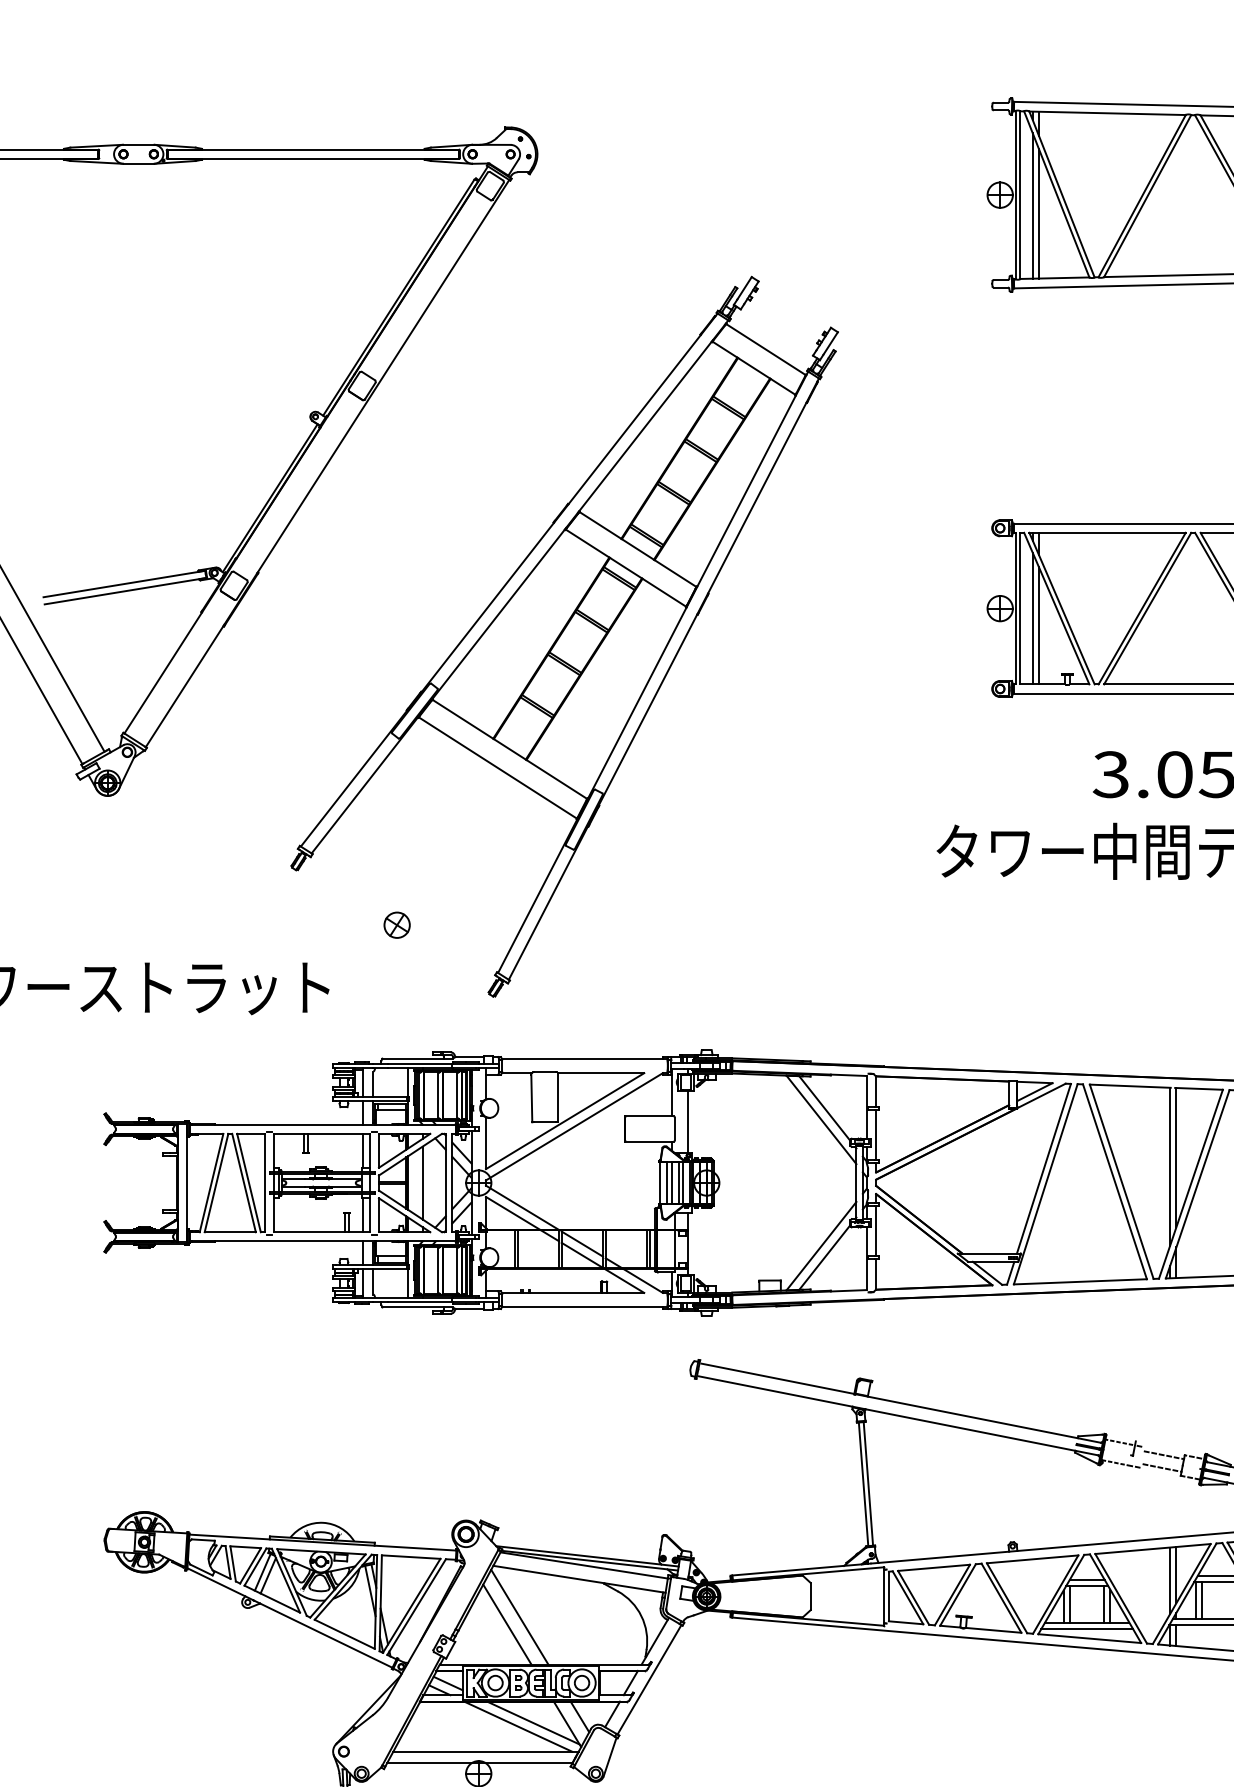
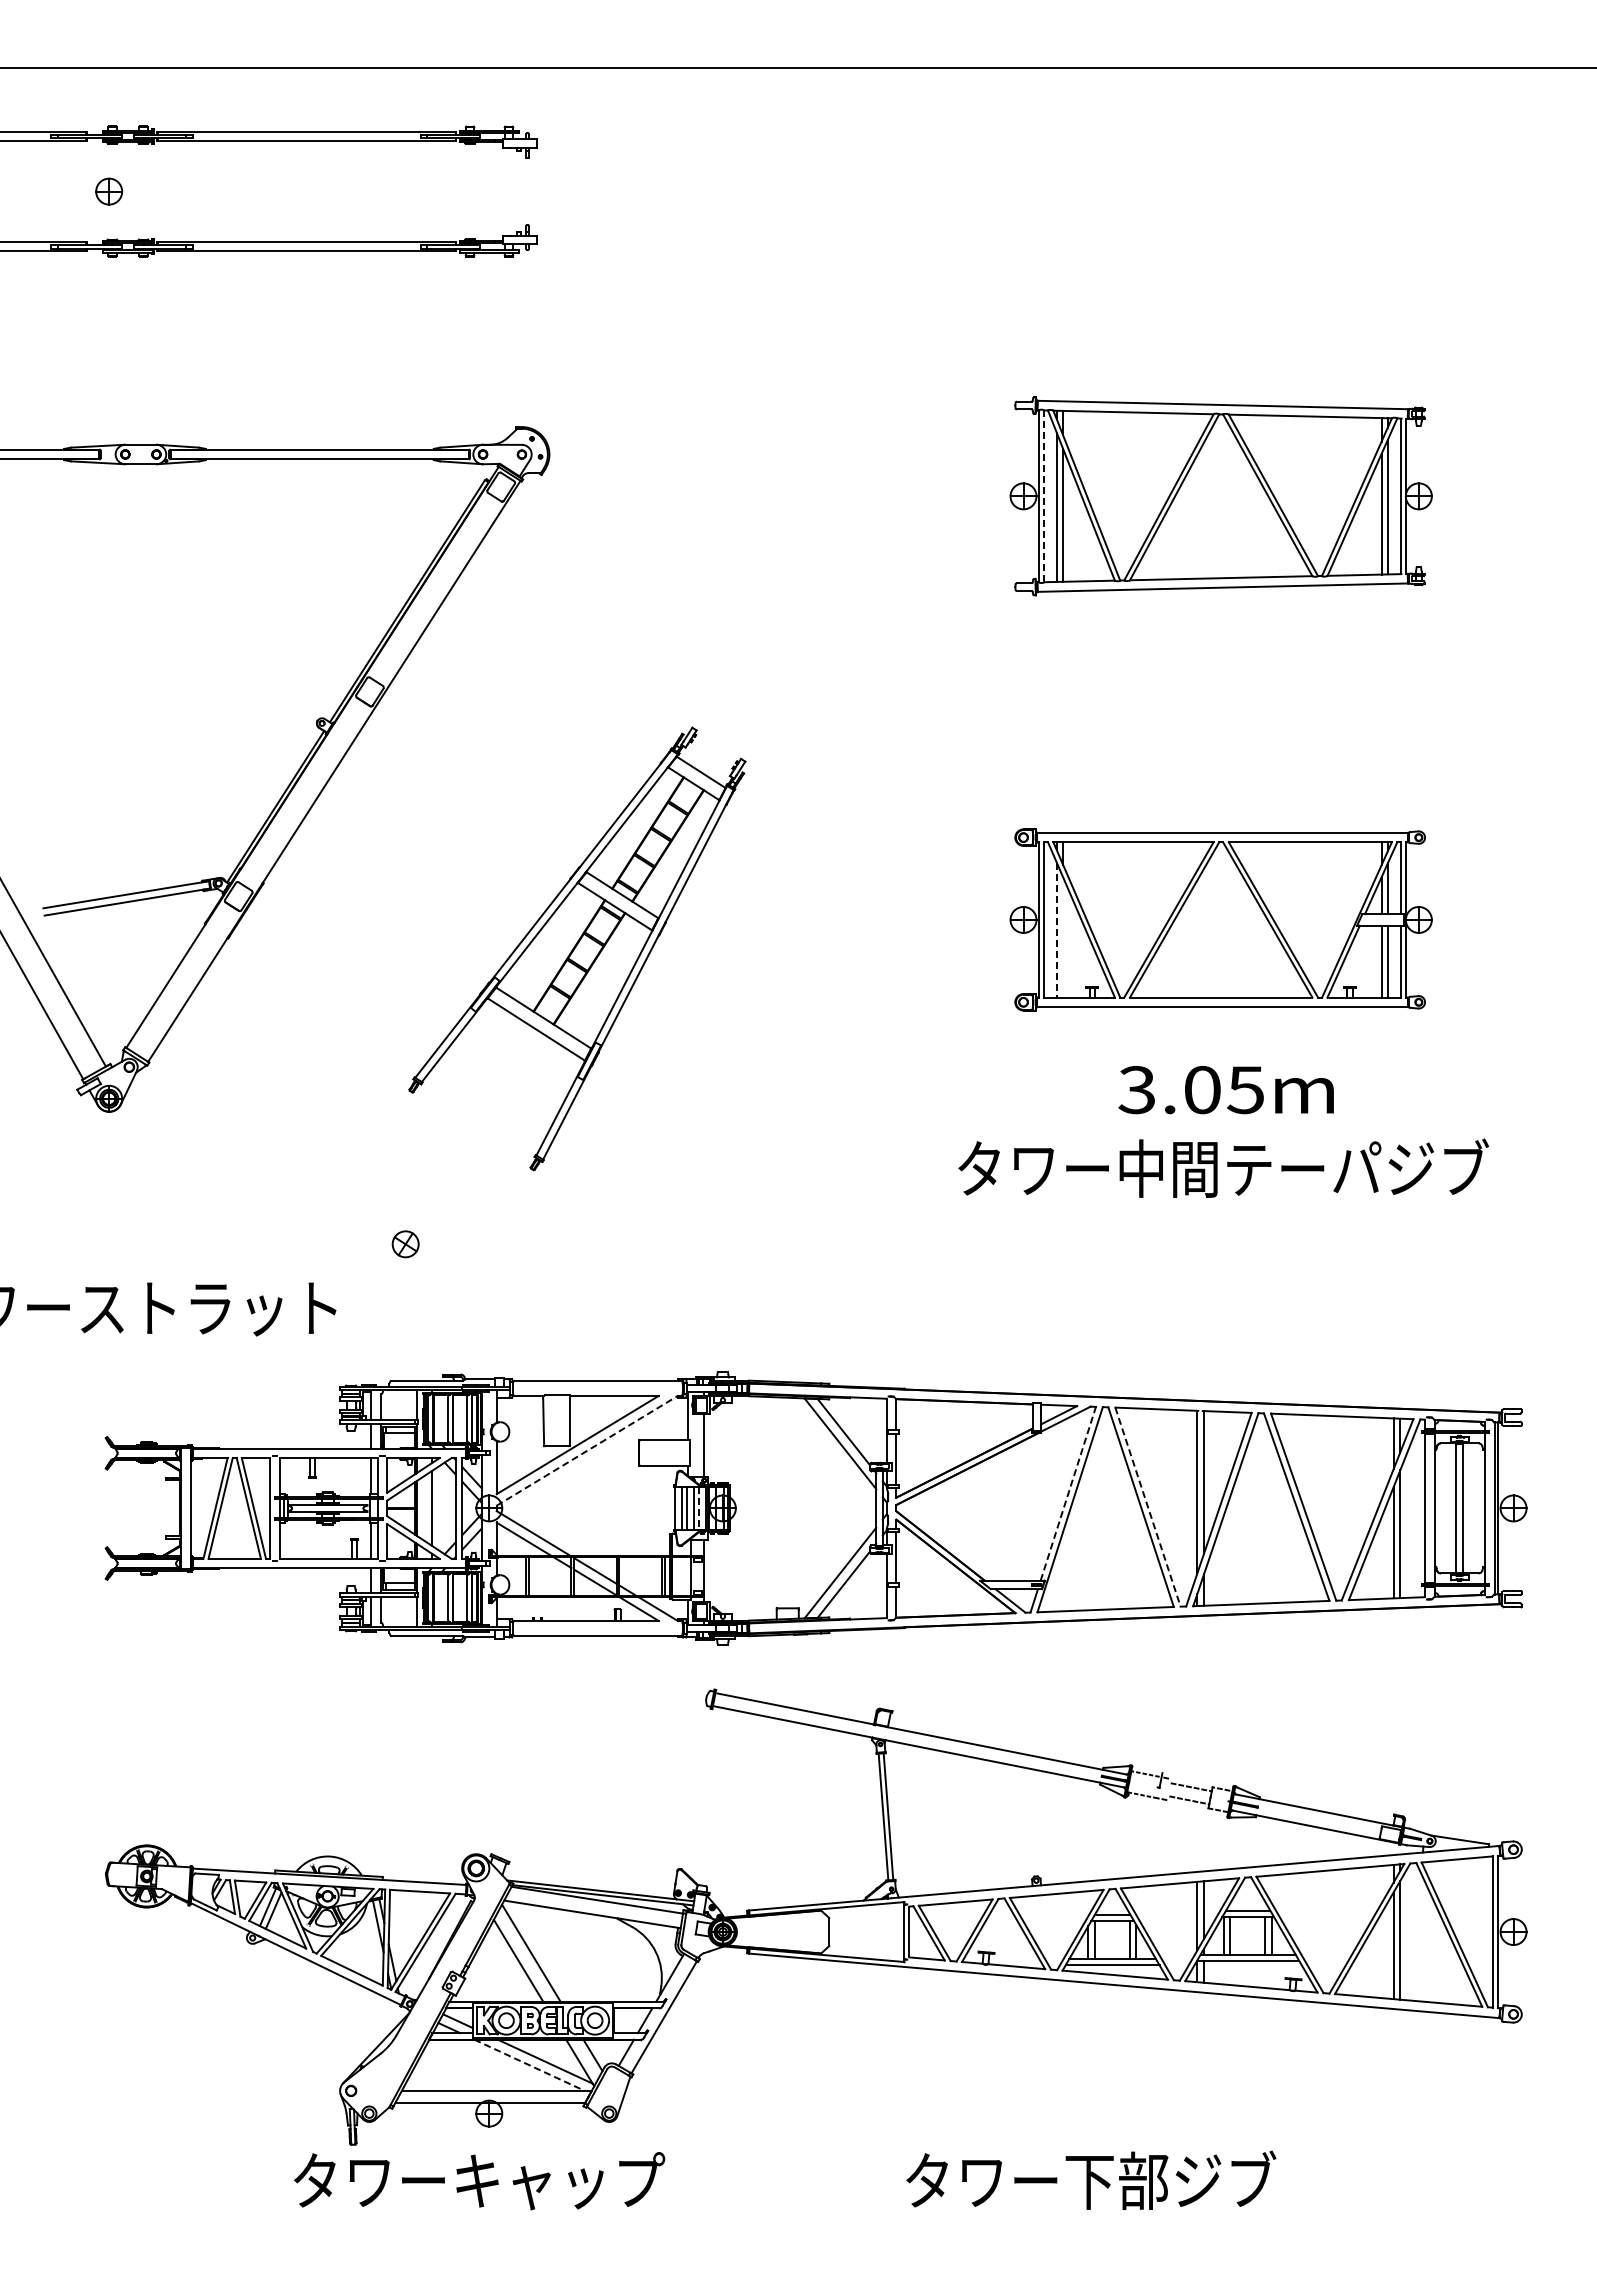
line: (1020, 195) -> (1044, 496), solid -> dashed
line: (1032, 618) -> (1056, 930), solid -> dashed
line: (1039, 625) -> (1063, 937), removed
part: (564, 636) -> (577, 948), size x0.6
line: (574, 1126) -> (587, 1450), solid -> dashed
line: (1044, 1168) -> (1068, 1493), solid -> dashed
line: (1122, 1182) -> (1148, 1507), solid -> dashed
line: (682, 1183) -> (698, 1508), solid -> dashed
line: (518, 1726) -> (530, 2065), solid -> dashed

